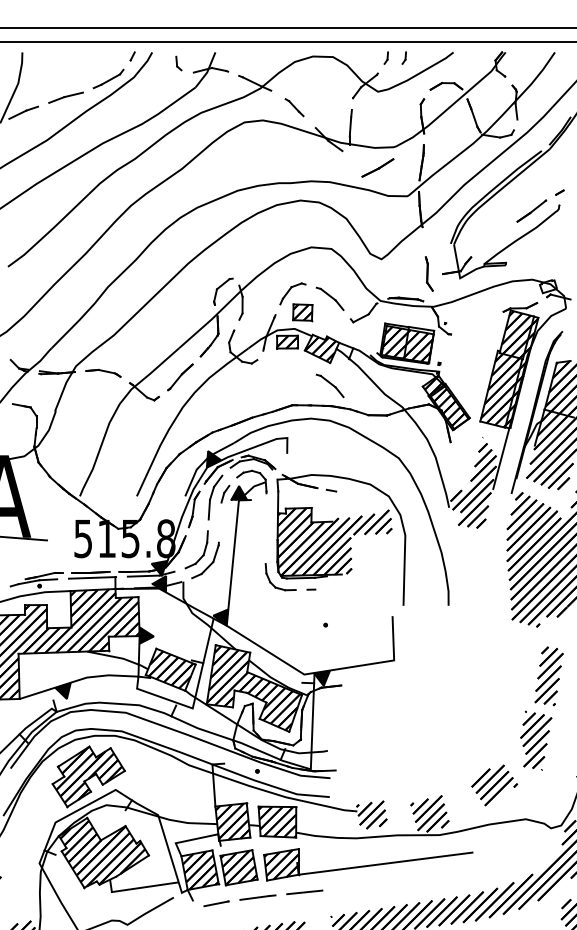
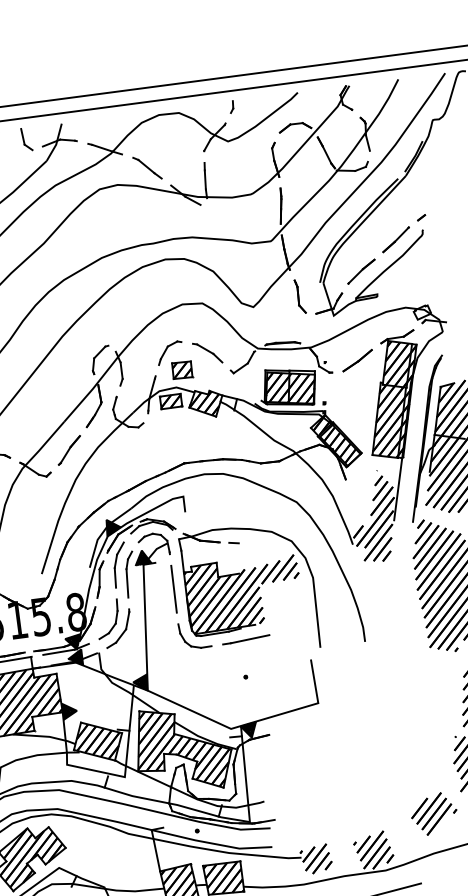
part: (403, 57) -> (248, 104), removed
part: (178, 63) -> (26, 139), size x1.67
part: (294, 107) -> (147, 167), size x1.43
line: (378, 167) -> (358, 360), moved
line: (492, 238) -> (360, 272), added
part: (428, 273) -> (299, 296), moved
part: (329, 385) -> (218, 439), removed
line: (220, 516) -> (127, 583), added
line: (265, 528) -> (173, 589), added
line: (334, 587) -> (249, 638), added

